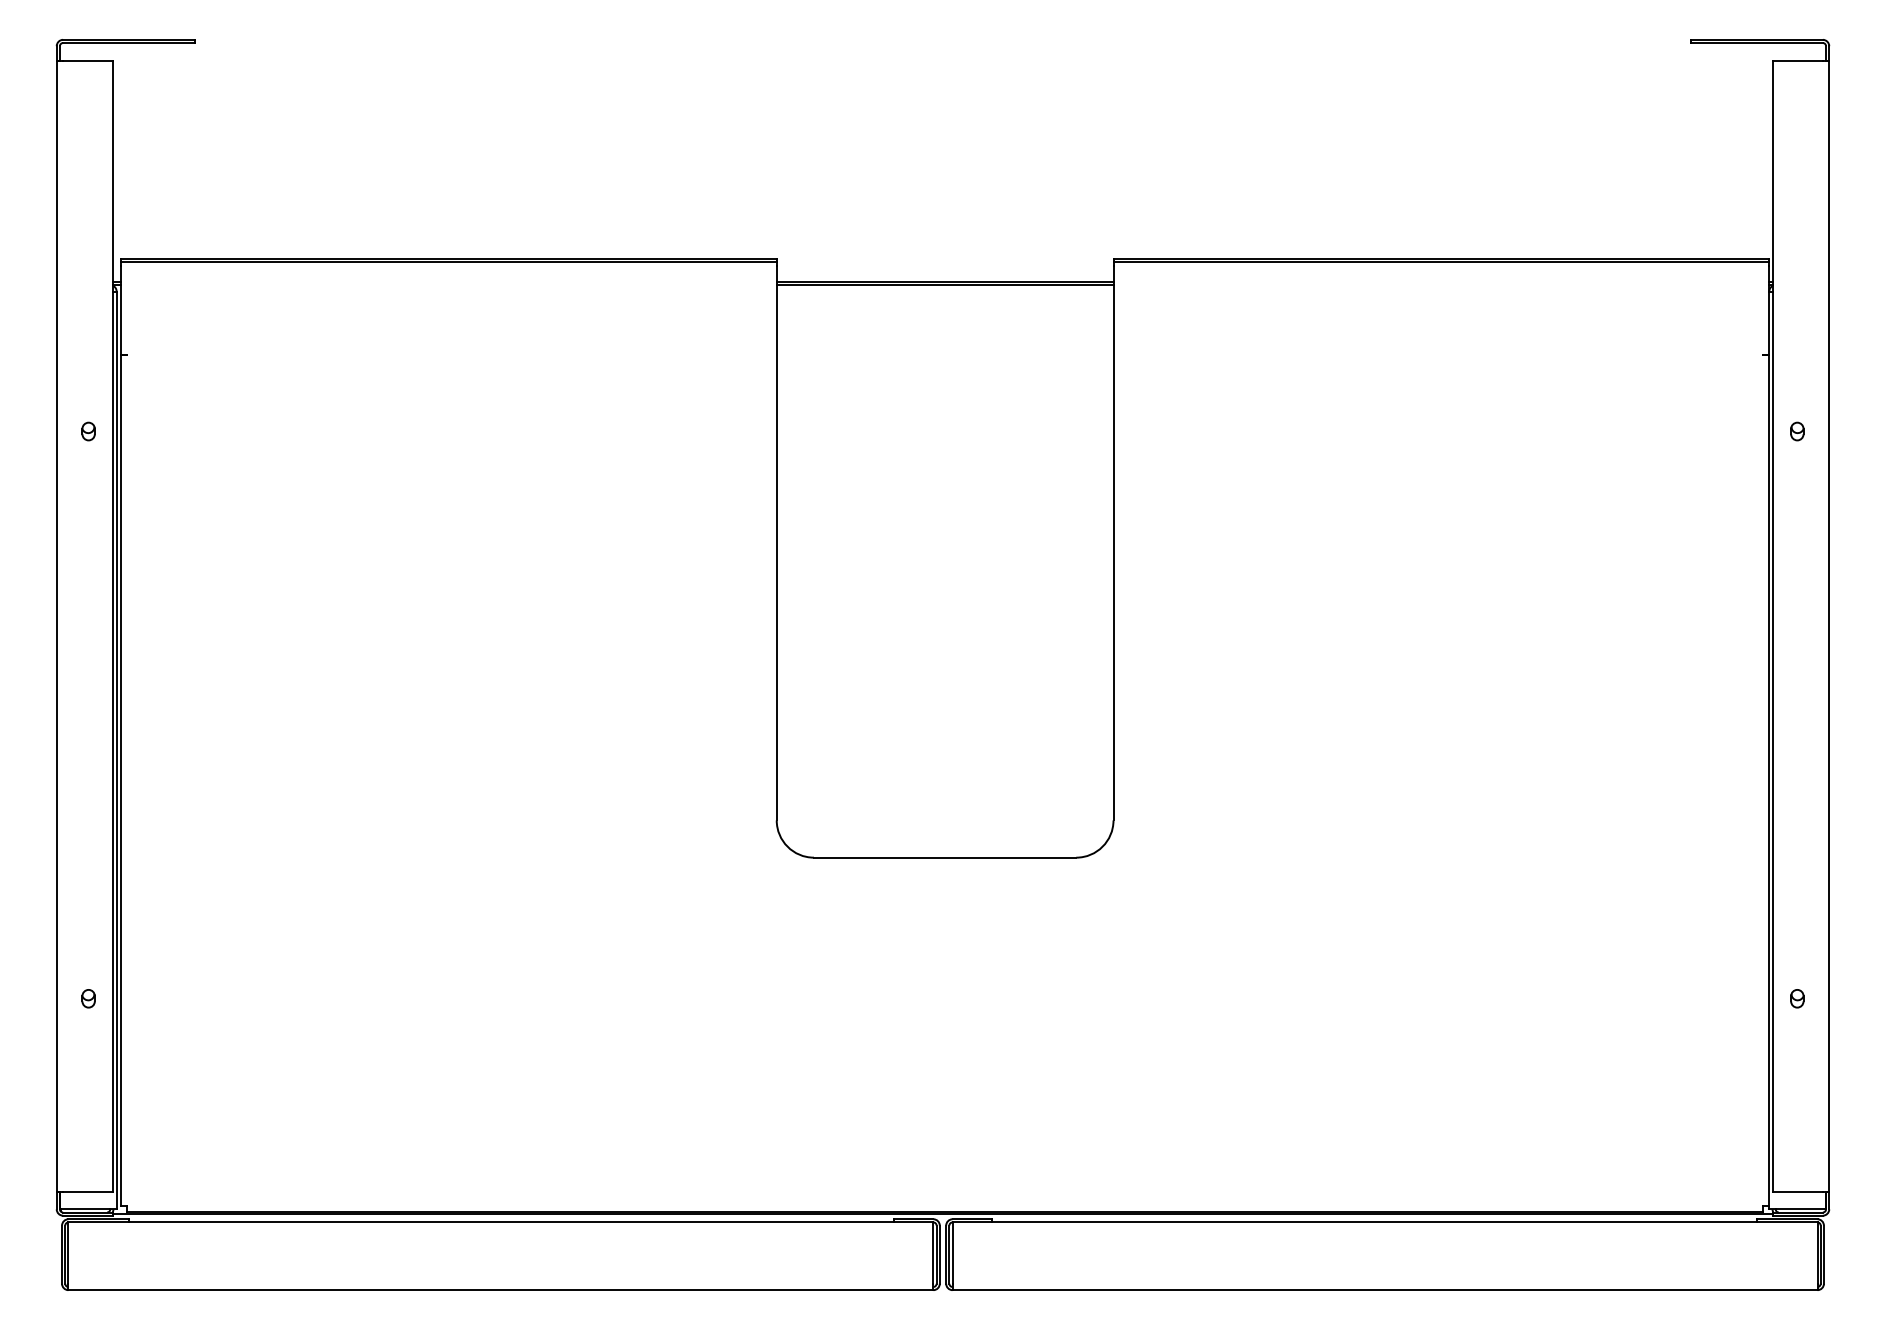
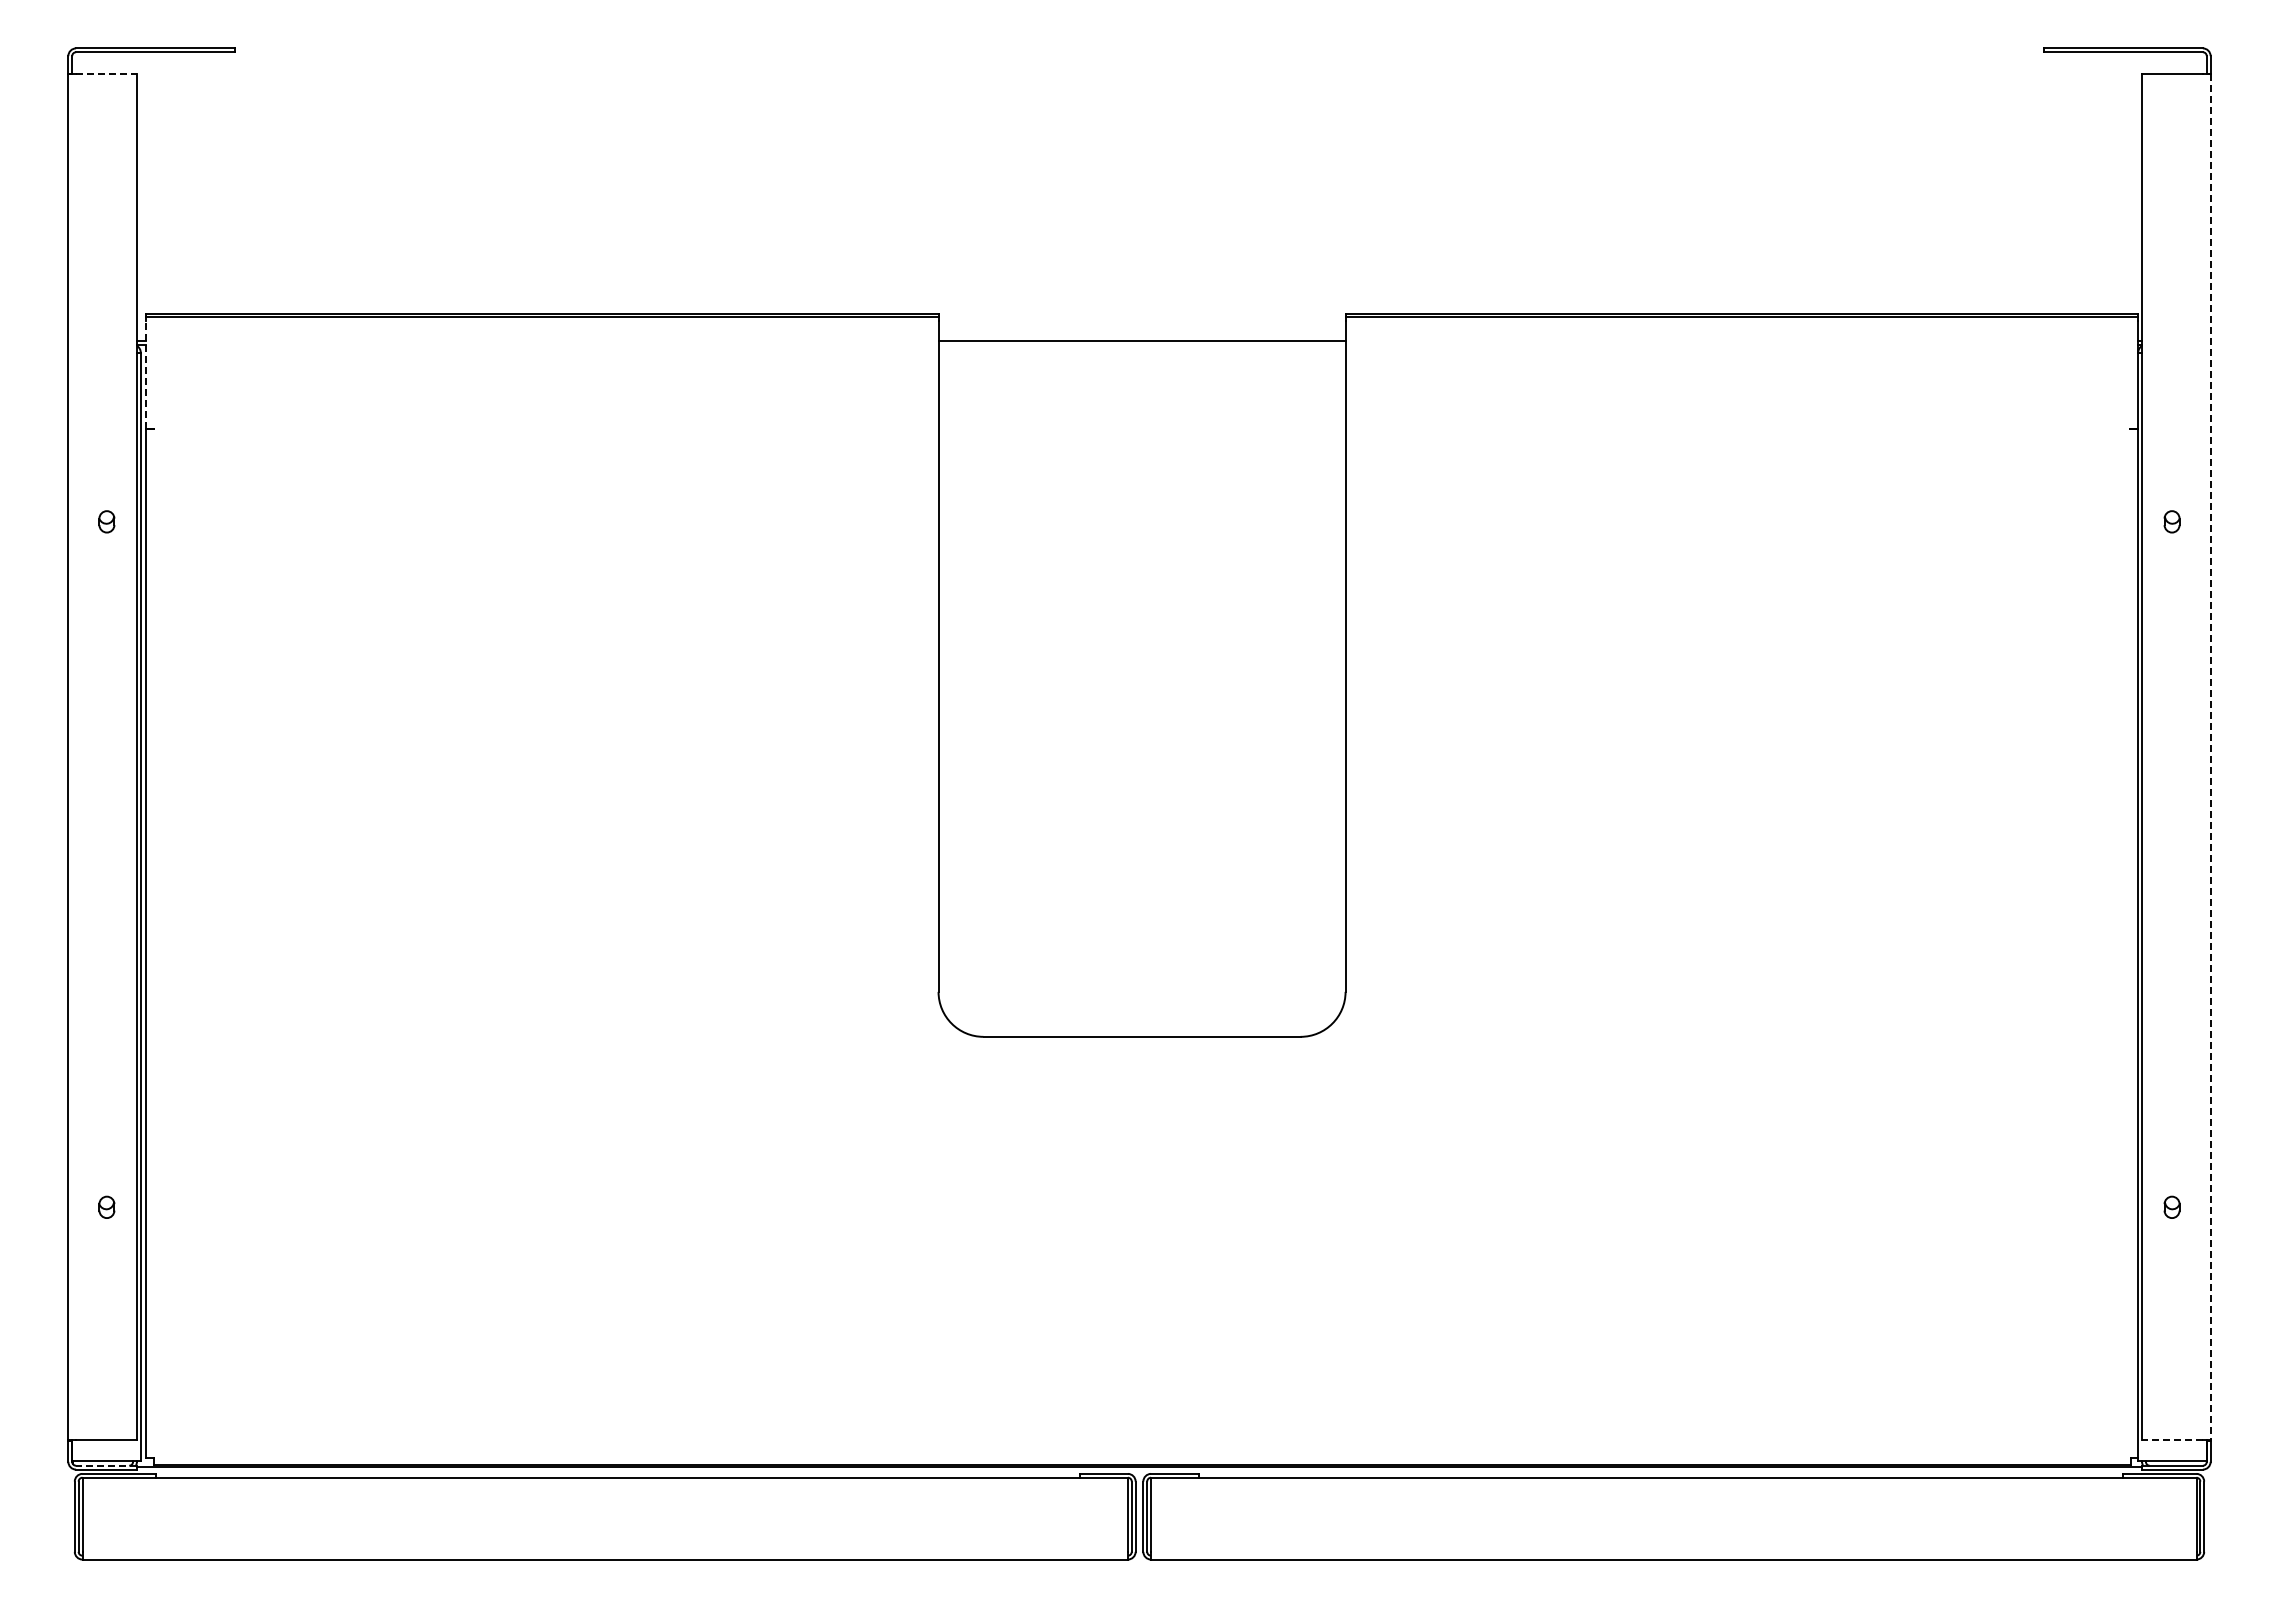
line: (89, 60) -> (107, 73), solid -> dashed
line: (944, 284) -> (1141, 344), removed
line: (120, 310) -> (145, 375), solid -> dashed
line: (1829, 626) -> (2210, 757), solid -> dashed
line: (1796, 1191) -> (2171, 1440), solid -> dashed
line: (88, 1212) -> (106, 1465), solid -> dashed

